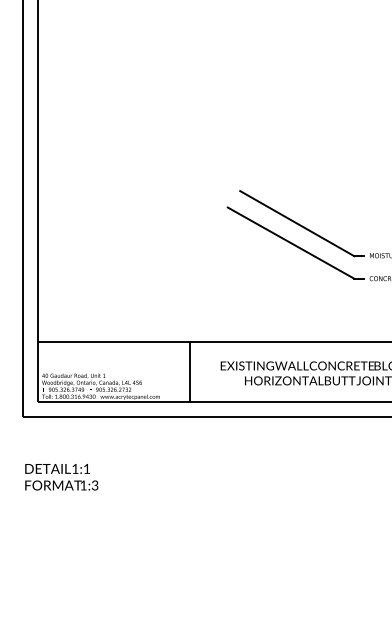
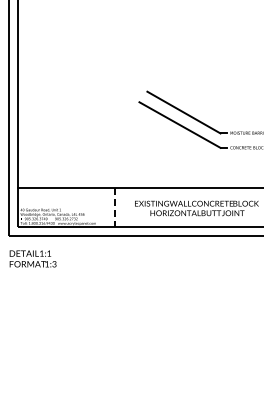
line: (190, 371) -> (115, 207), solid -> dashed
text: (60, 476) -> (32, 258), moved

